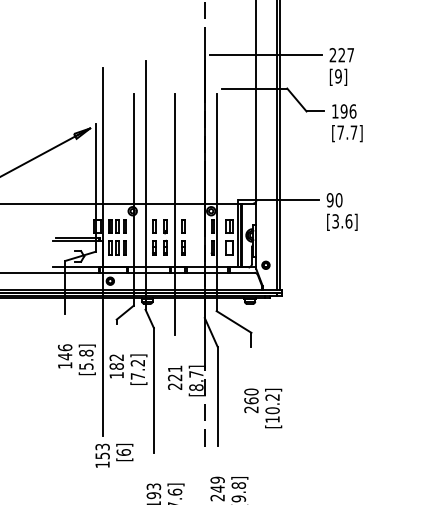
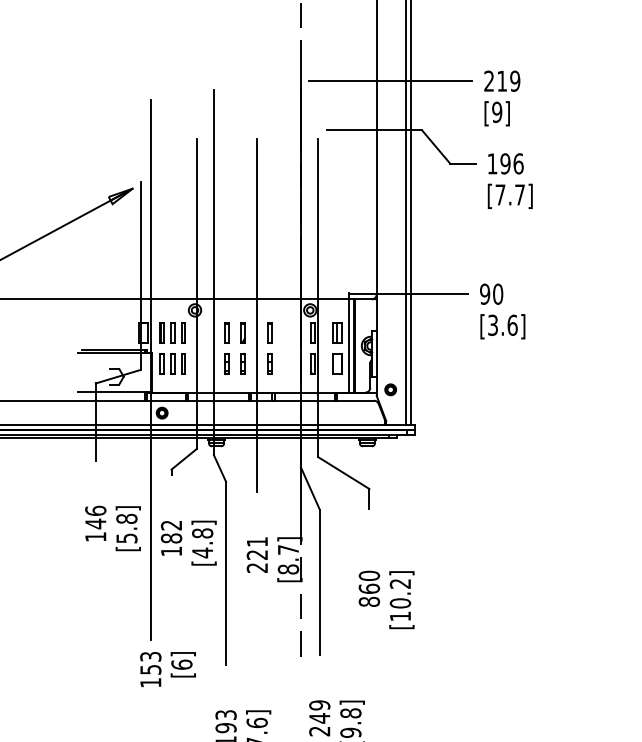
text: (346, 55) -> (508, 81), 227 -> 219
text: (137, 369) -> (202, 542), [7.2] -> [4.8]
text: (251, 409) -> (369, 601), 260 -> 860

